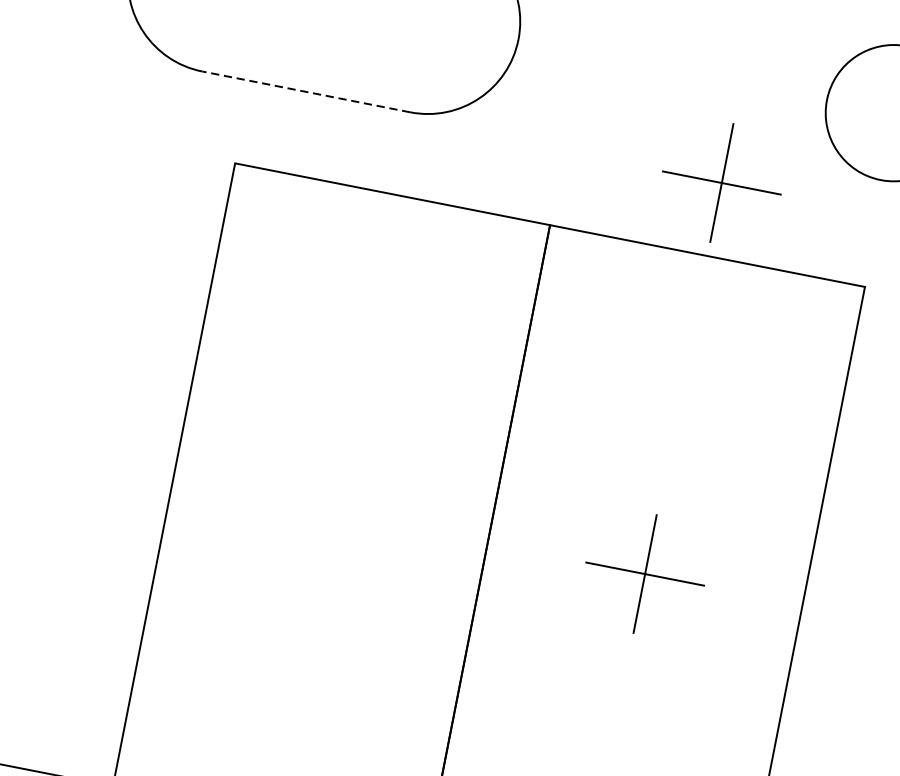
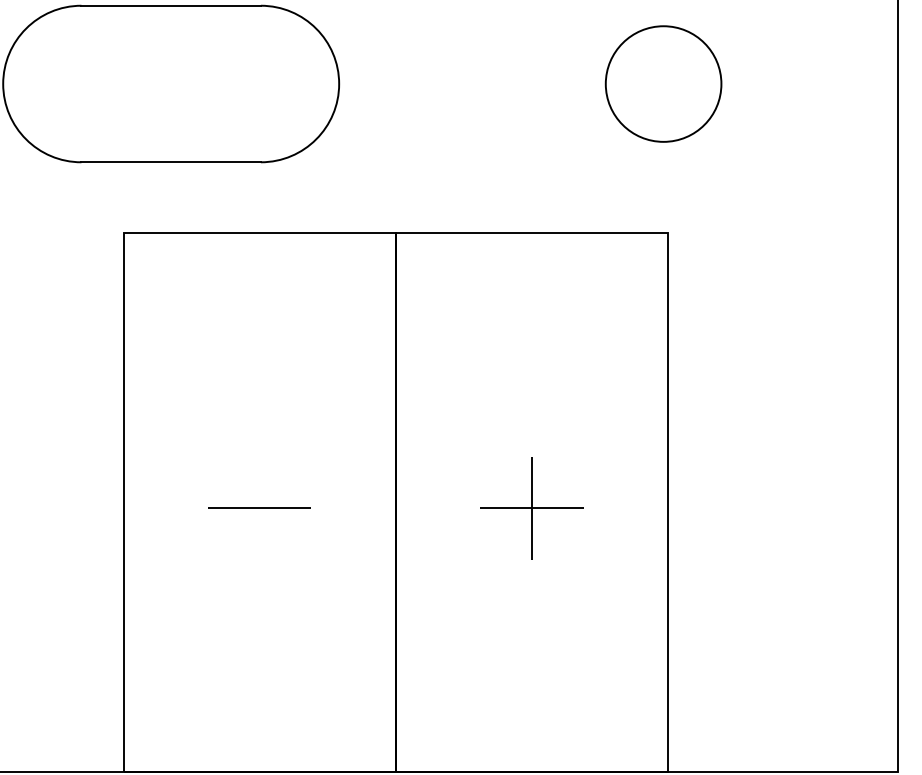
line: (306, 92) -> (171, 162), dashed -> solid
part: (721, 183) -> (531, 170), removed
line: (330, 511) -> (259, 507), added

